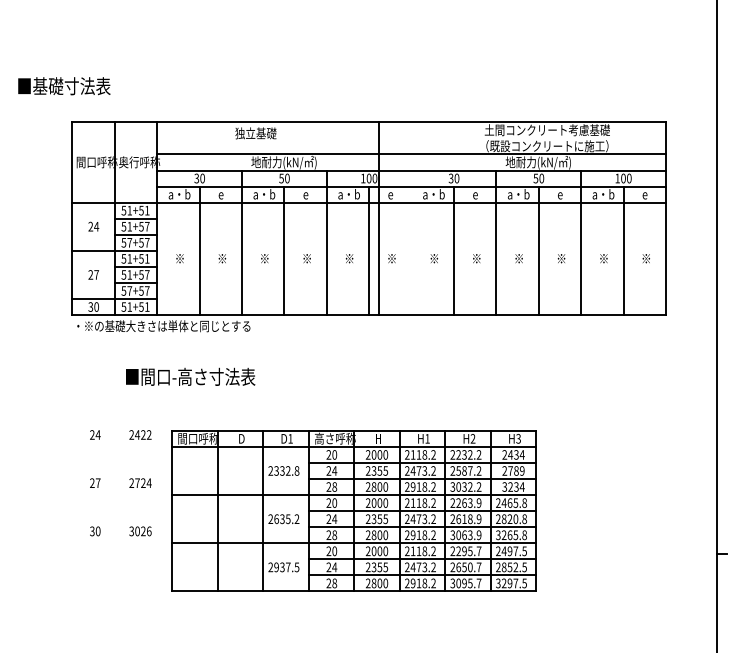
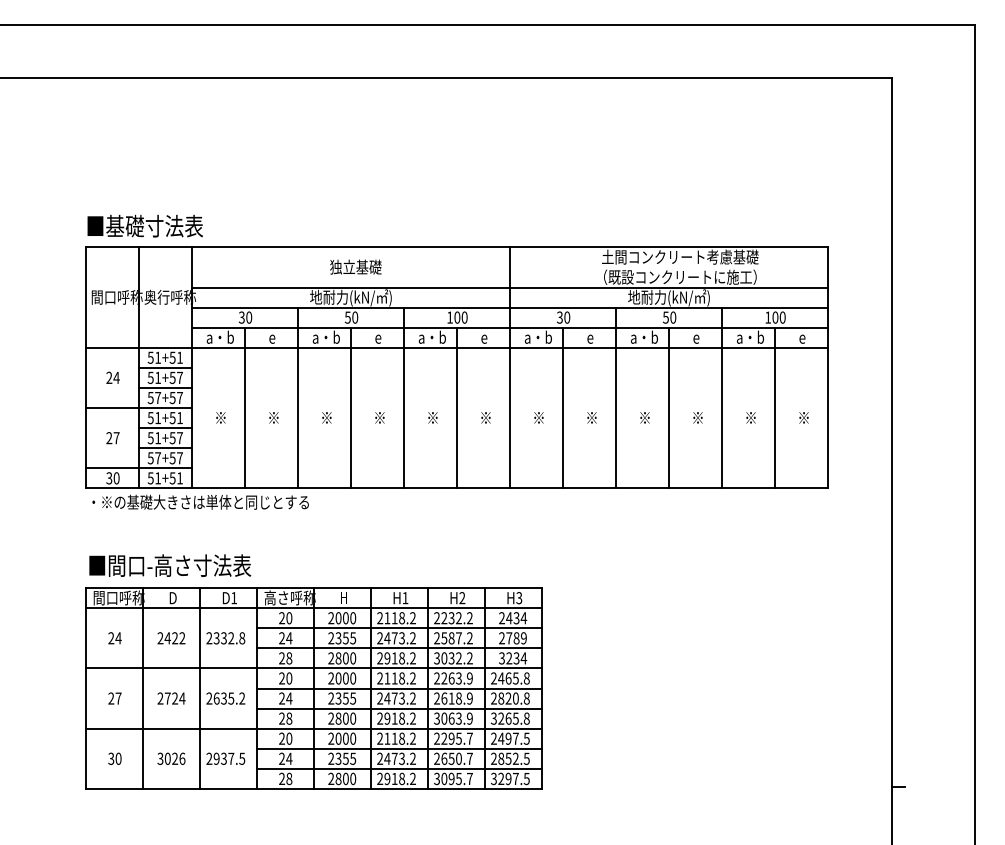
text: (63, 85) -> (144, 225), moved
text: (255, 132) -> (355, 266), moved
line: (378, 218) -> (510, 367), moved
text: (190, 376) -> (170, 565), moved
part: (354, 511) -> (313, 688), moved

